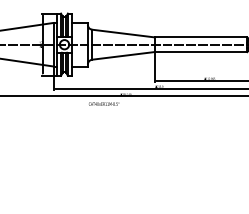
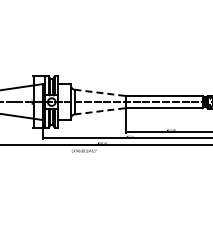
line: (123, 33) -> (100, 92), solid -> dashed
line: (123, 56) -> (100, 111), solid -> dashed

